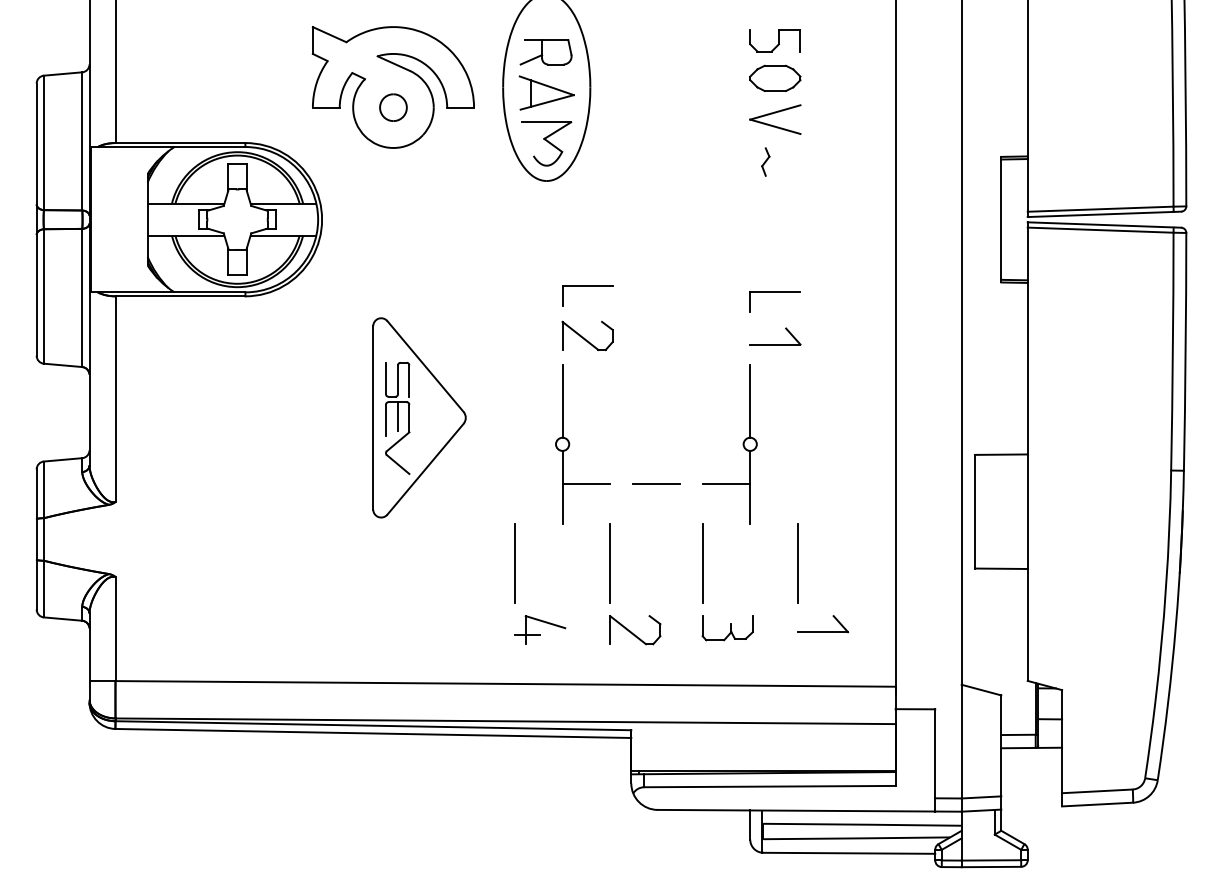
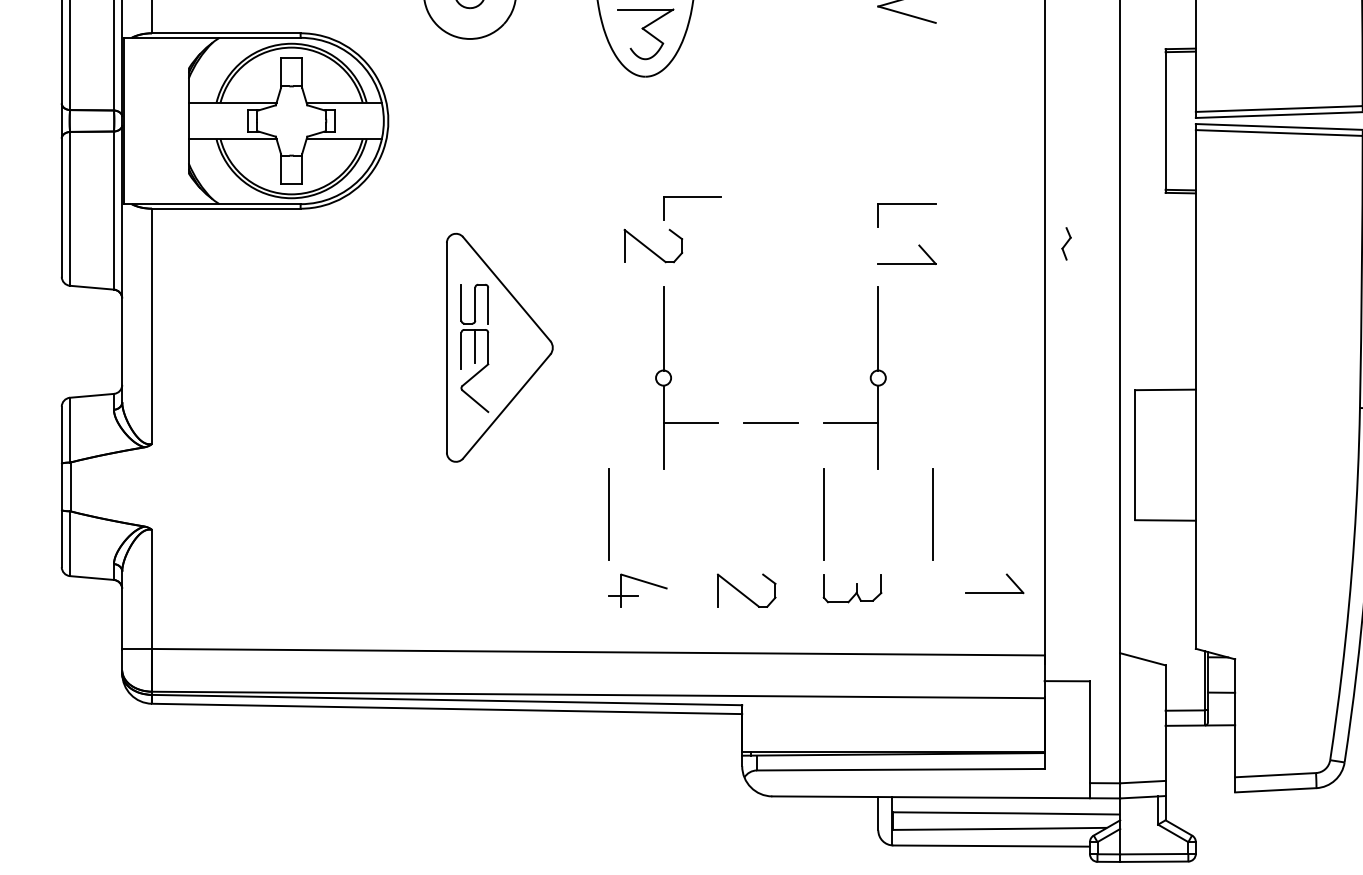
part: (765, 161) -> (1066, 243), moved
part: (587, 335) -> (653, 245), moved
line: (610, 562) -> (718, 513), removed
part: (823, 631) -> (995, 592), moved

